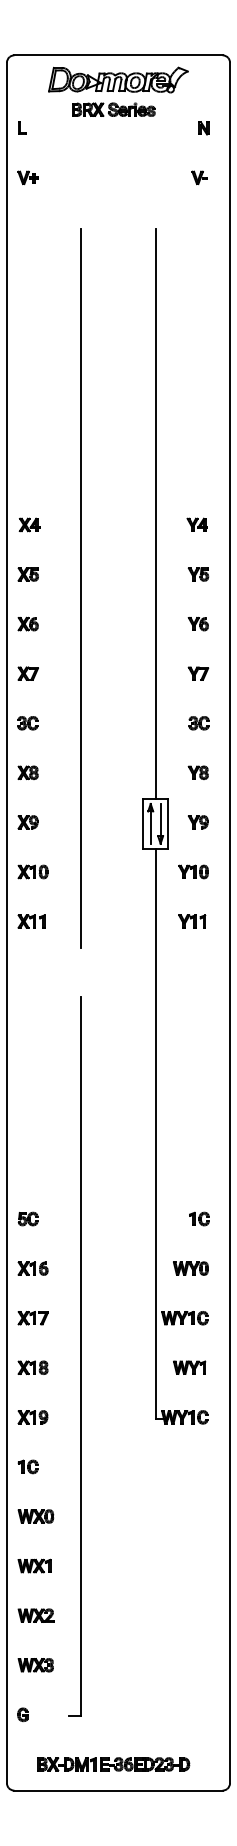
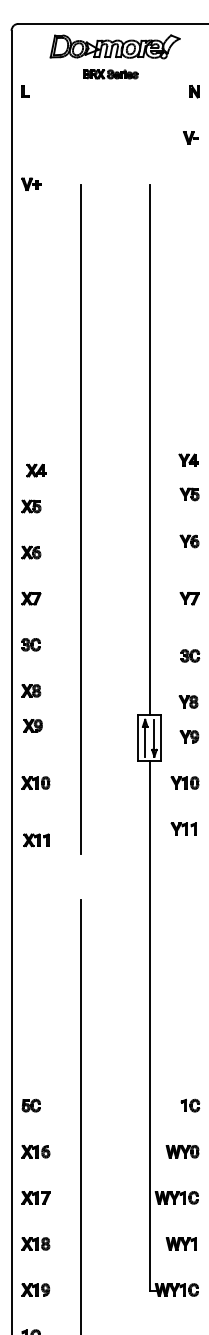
part: (113, 109) -> (110, 74), size x0.7
part: (27, 177) -> (30, 183), moved
part: (29, 524) -> (36, 470), moved
part: (198, 574) -> (189, 494), moved
part: (197, 623) -> (188, 540), moved
part: (198, 723) -> (189, 656), moved
part: (197, 772) -> (187, 701), moved
part: (27, 822) -> (32, 725), moved
part: (31, 921) -> (36, 840), moved

